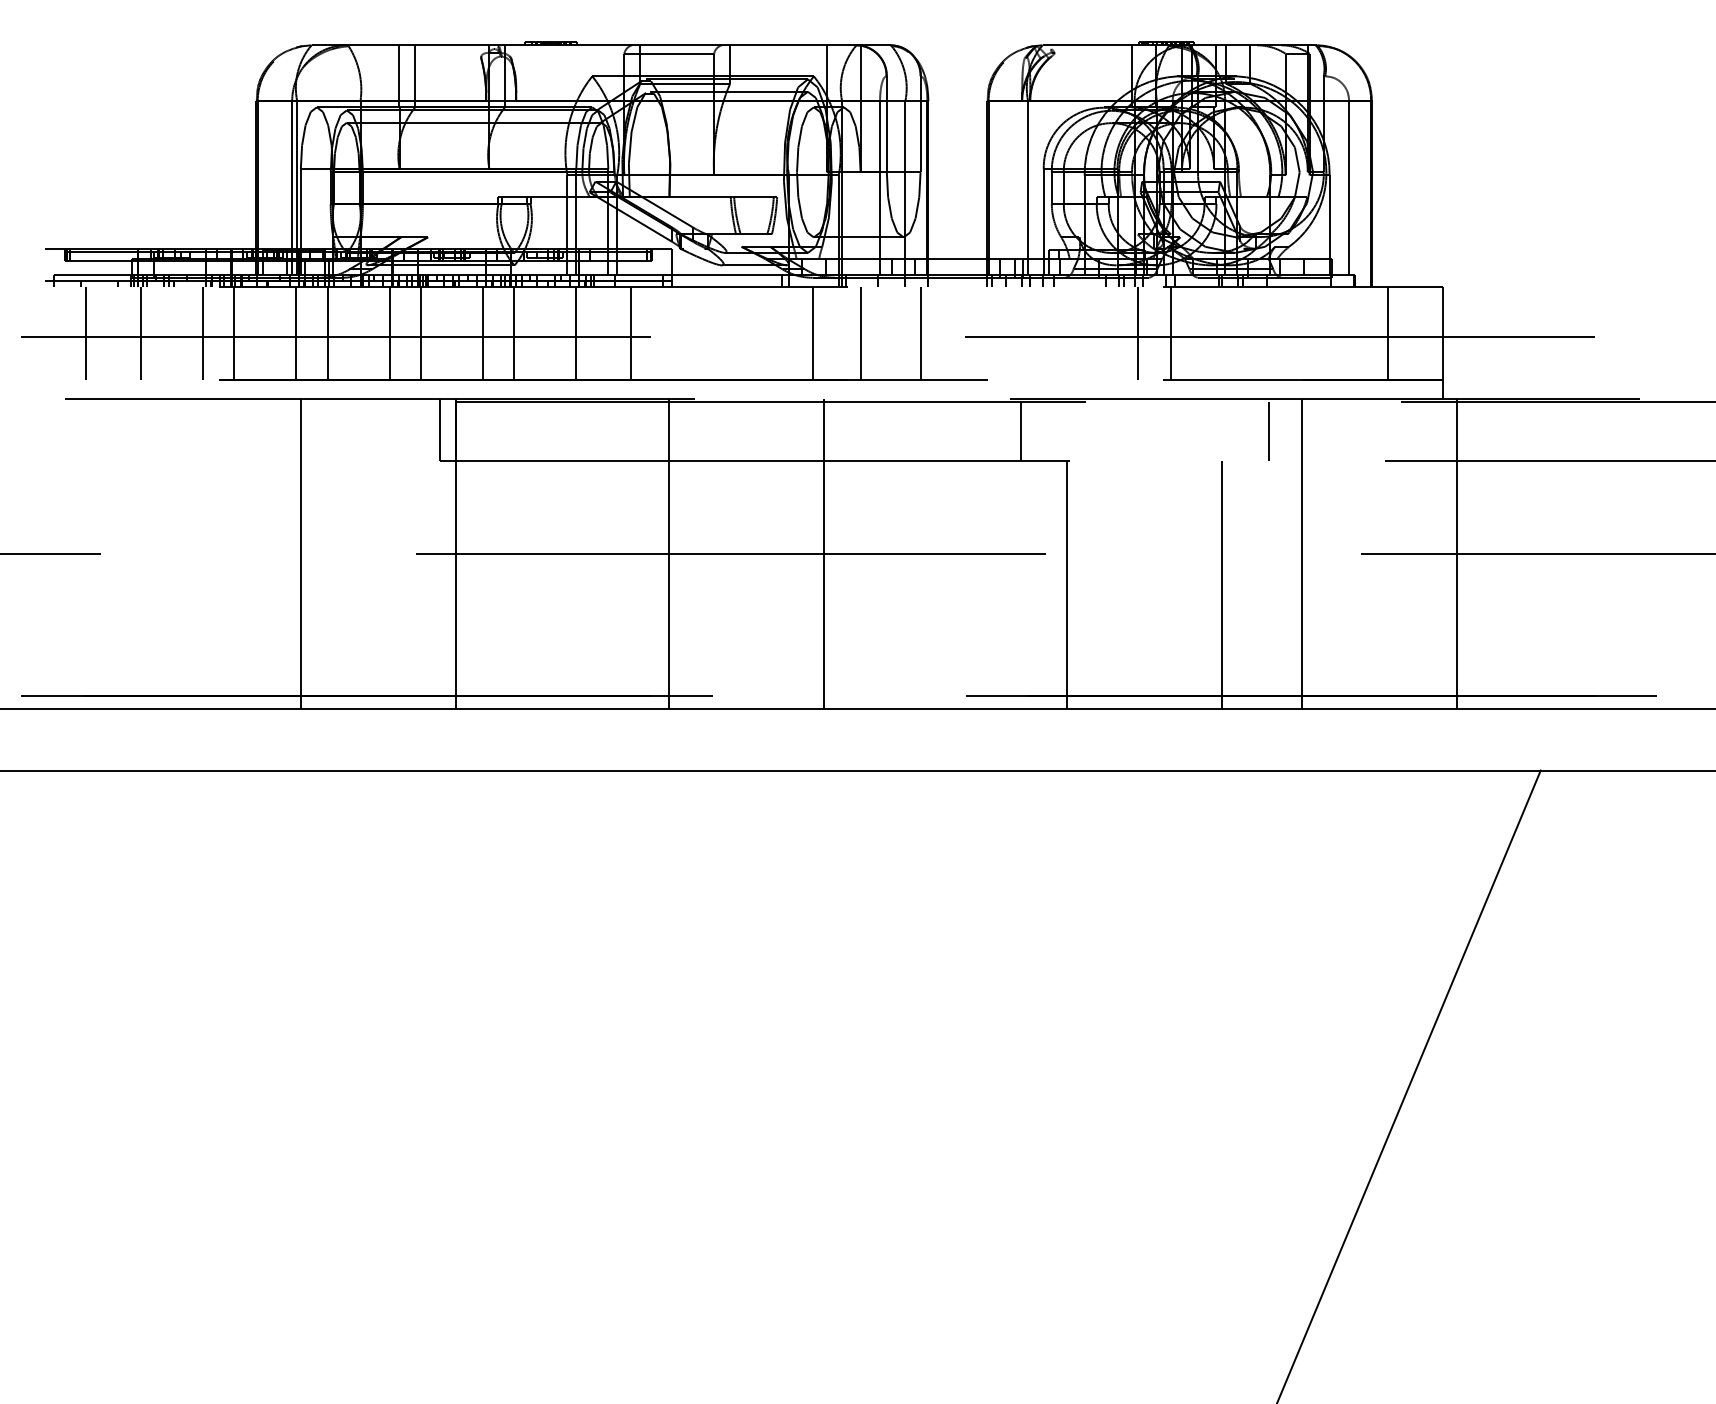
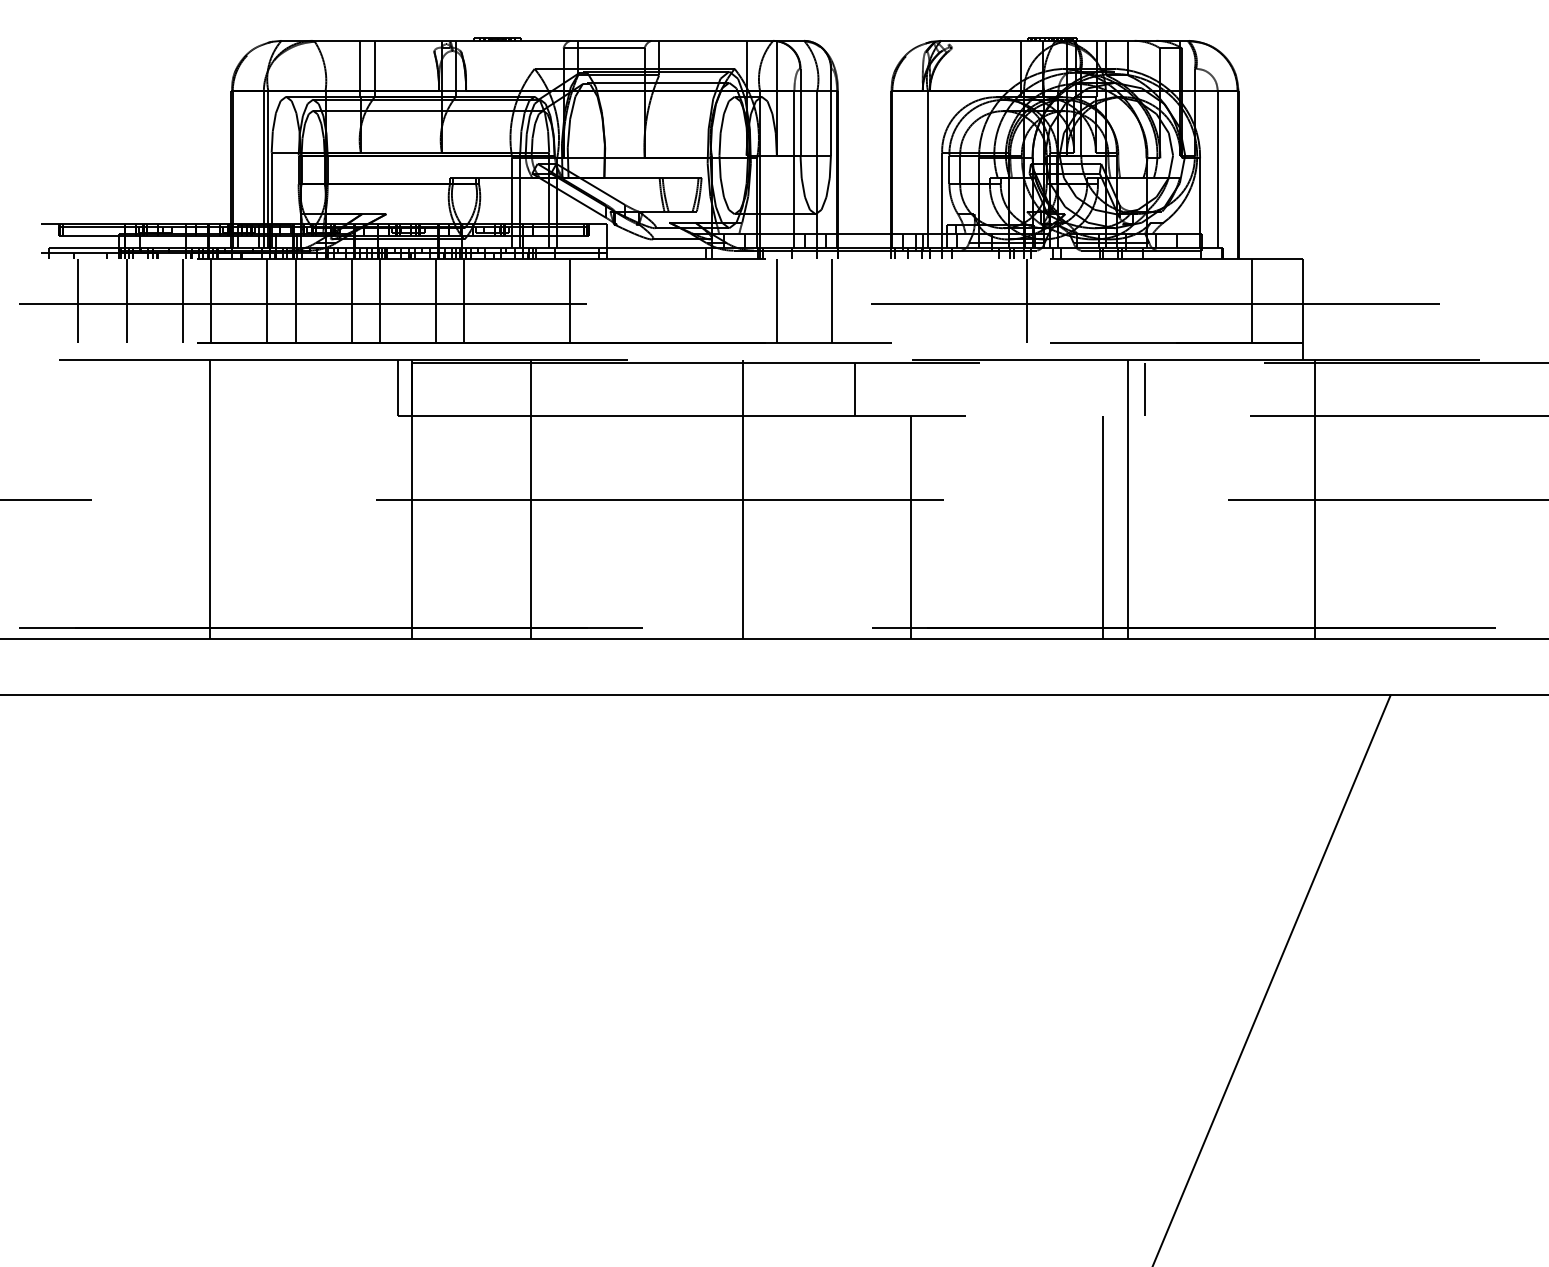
line: (576, 333) -> (520, 300), removed
line: (812, 333) -> (733, 300), removed
line: (1170, 333) -> (1056, 300), removed
line: (1020, 430) -> (855, 388), moved
line: (300, 553) -> (209, 499), moved
line: (668, 553) -> (530, 499), moved
line: (1302, 553) -> (1128, 499), moved
line: (1067, 584) -> (911, 527), moved

